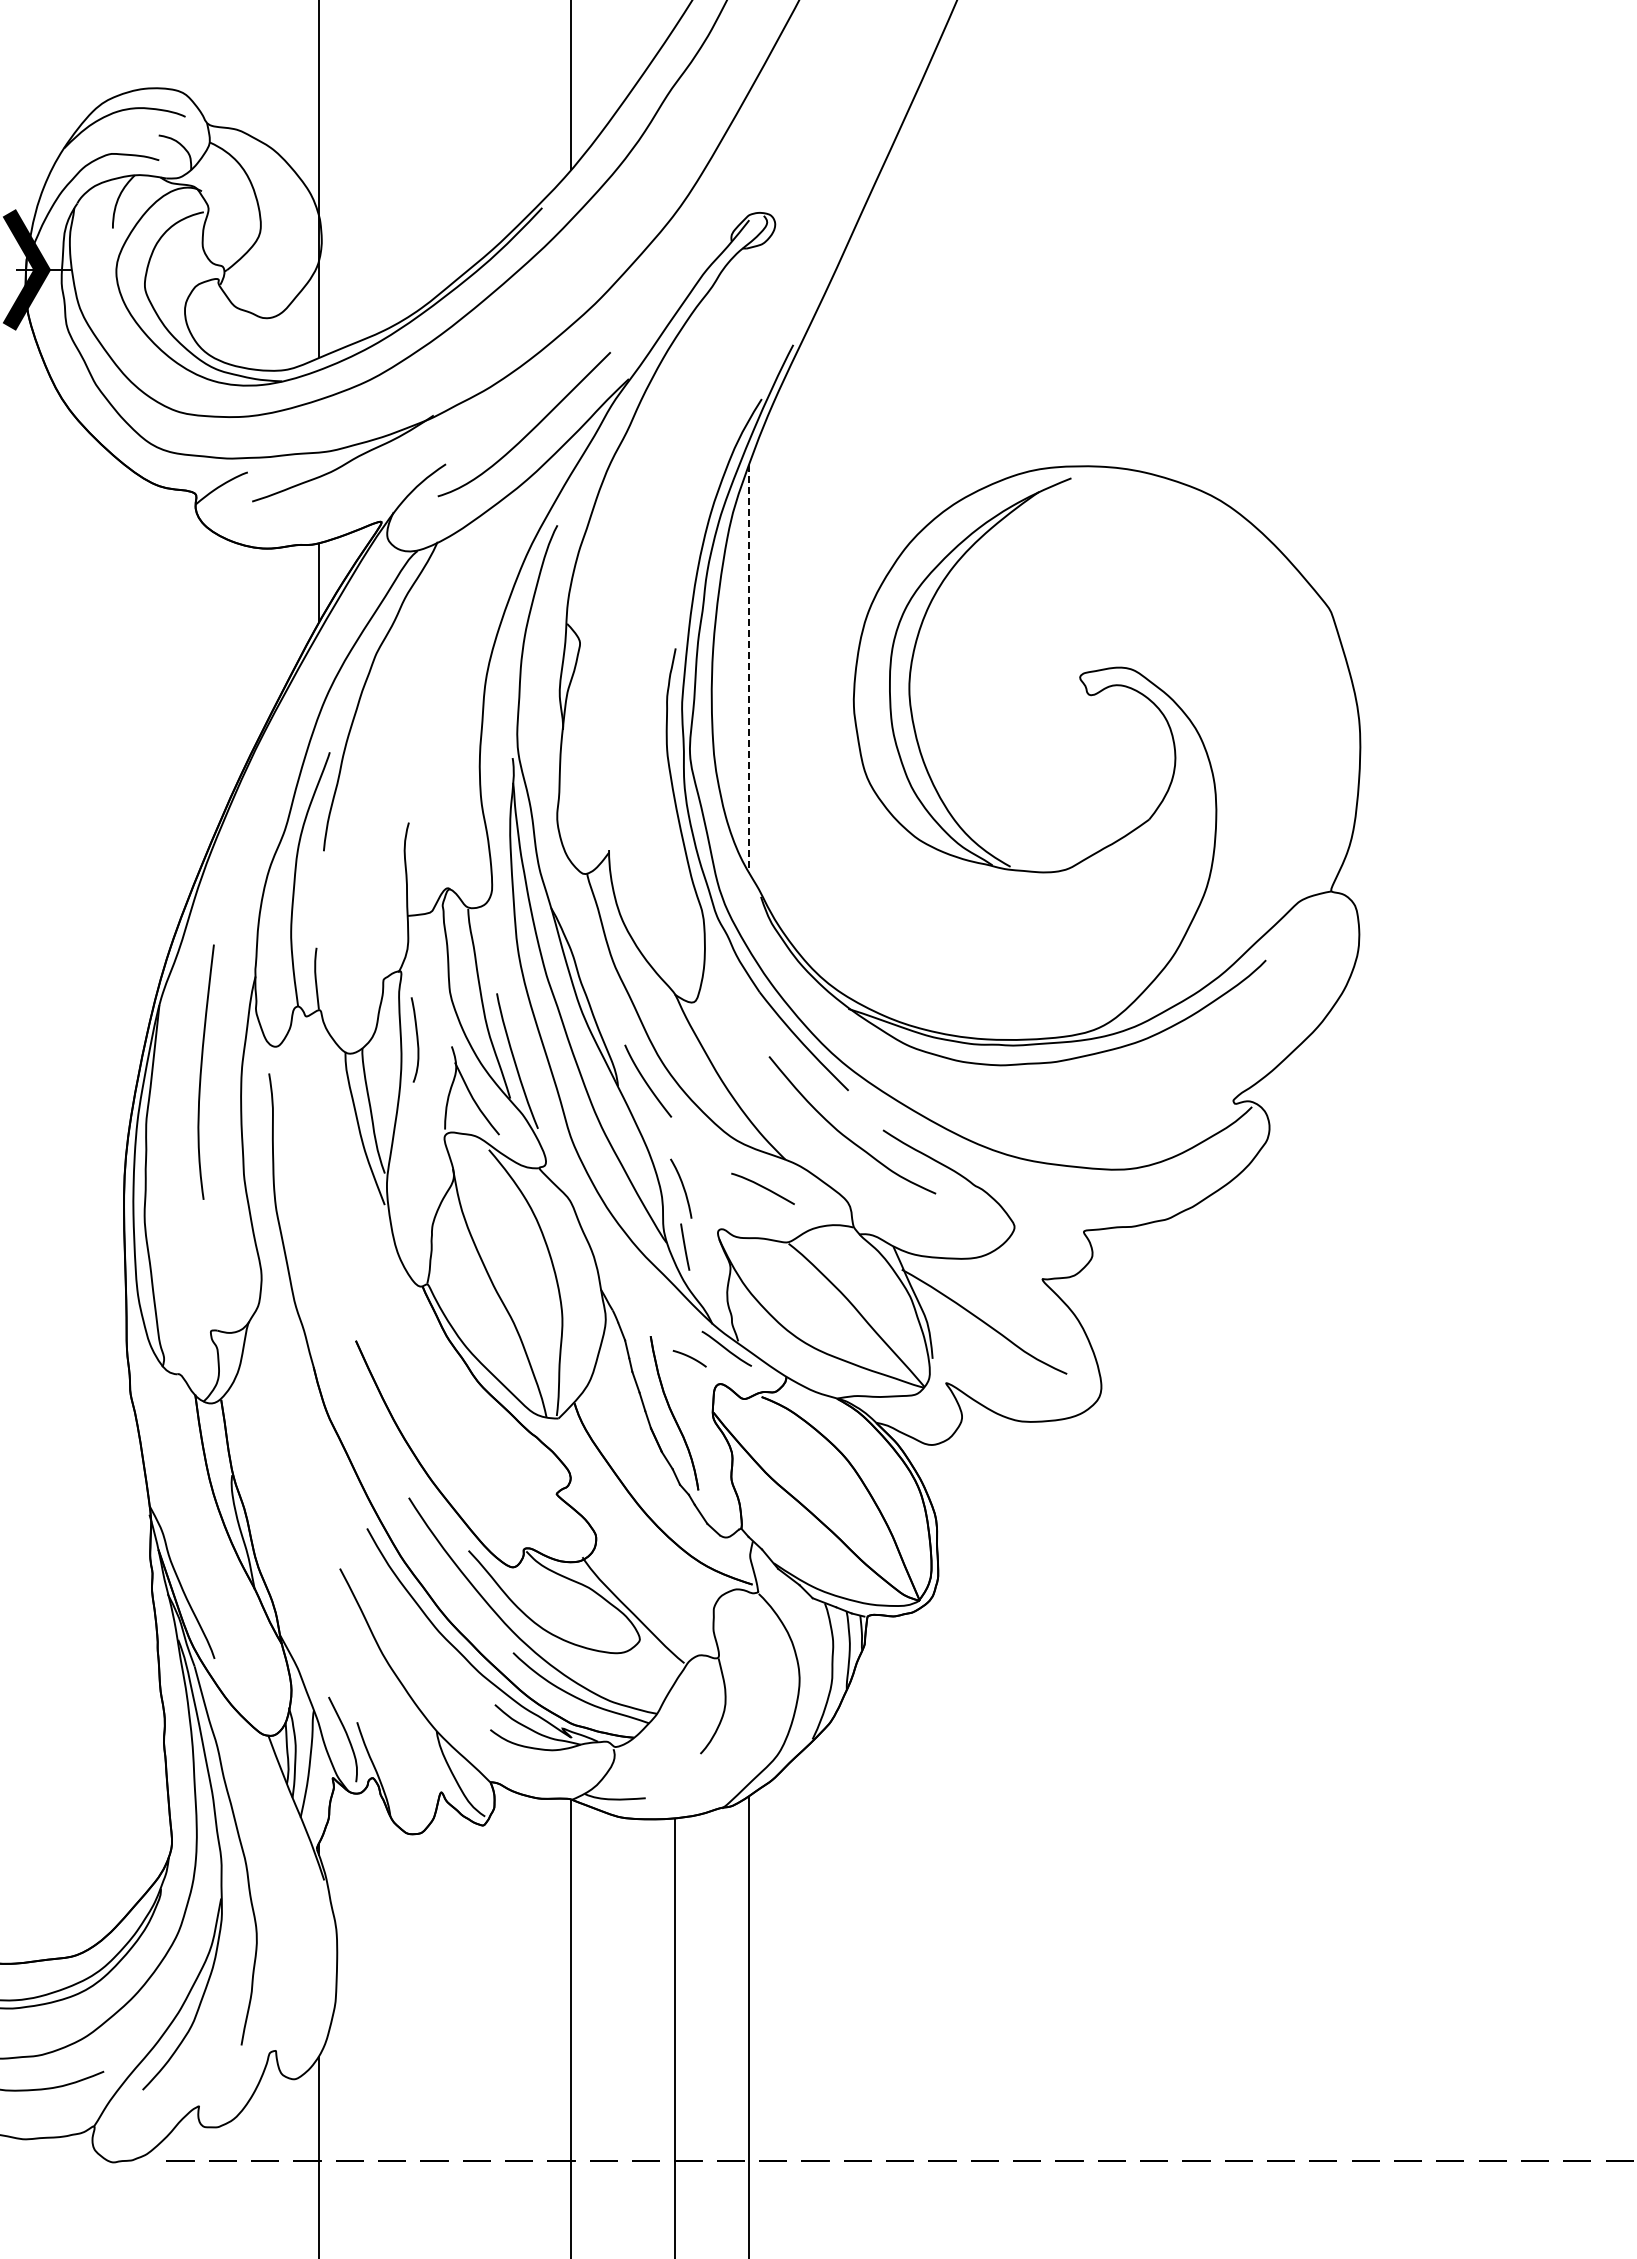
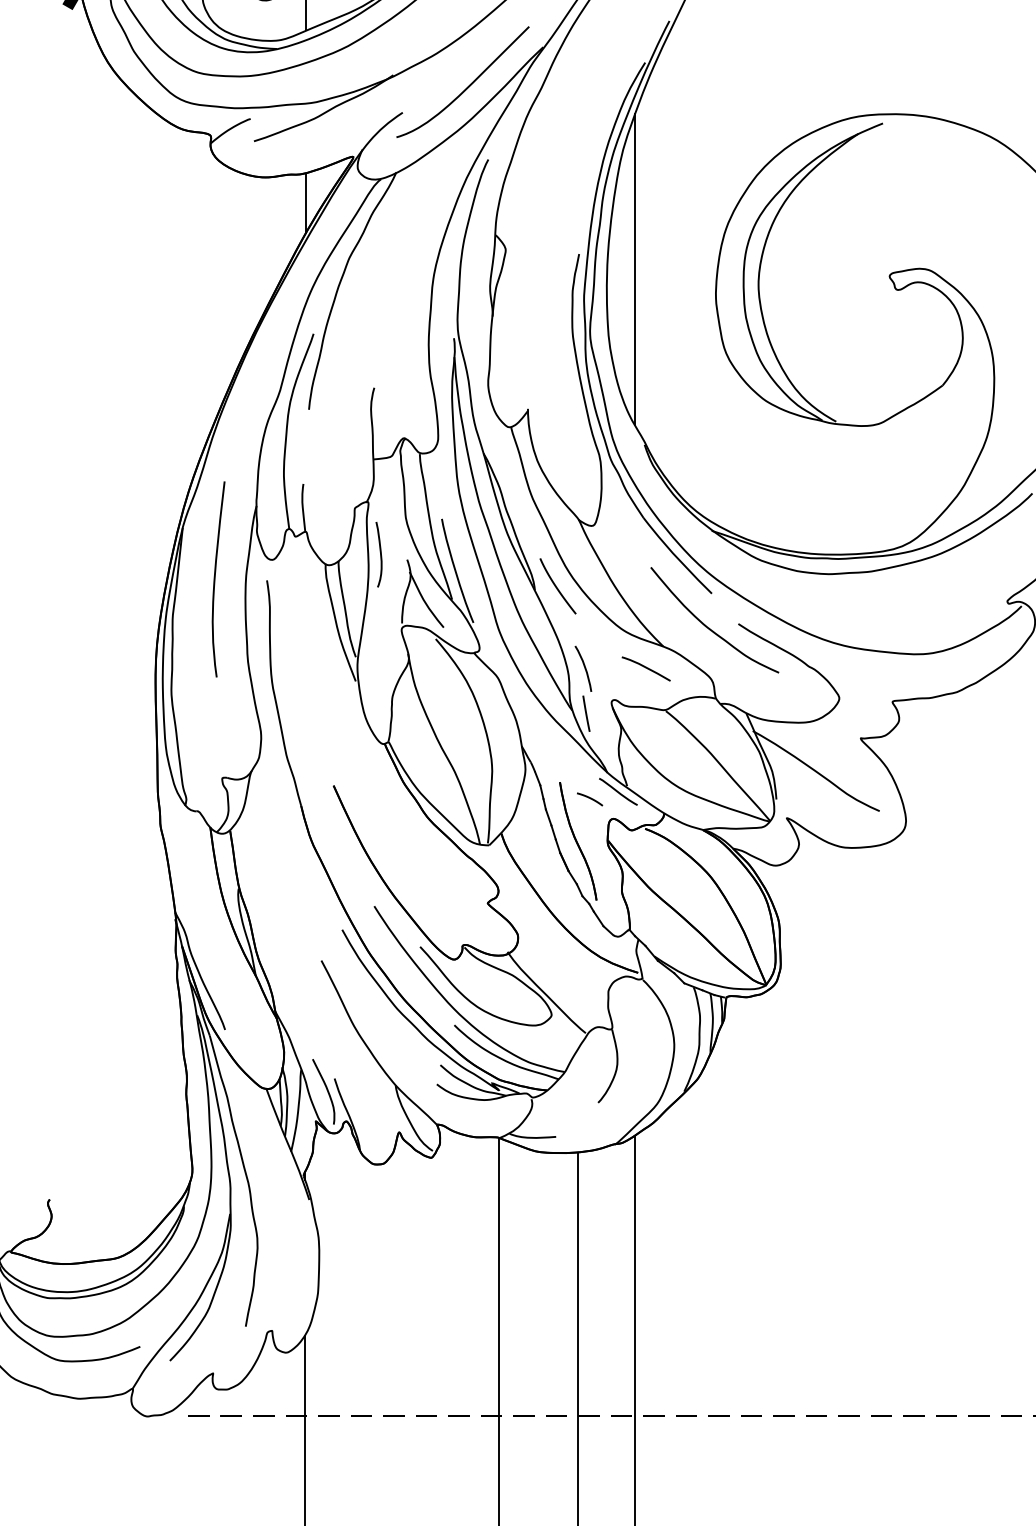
line: (748, 668) -> (635, 269), dashed -> solid

